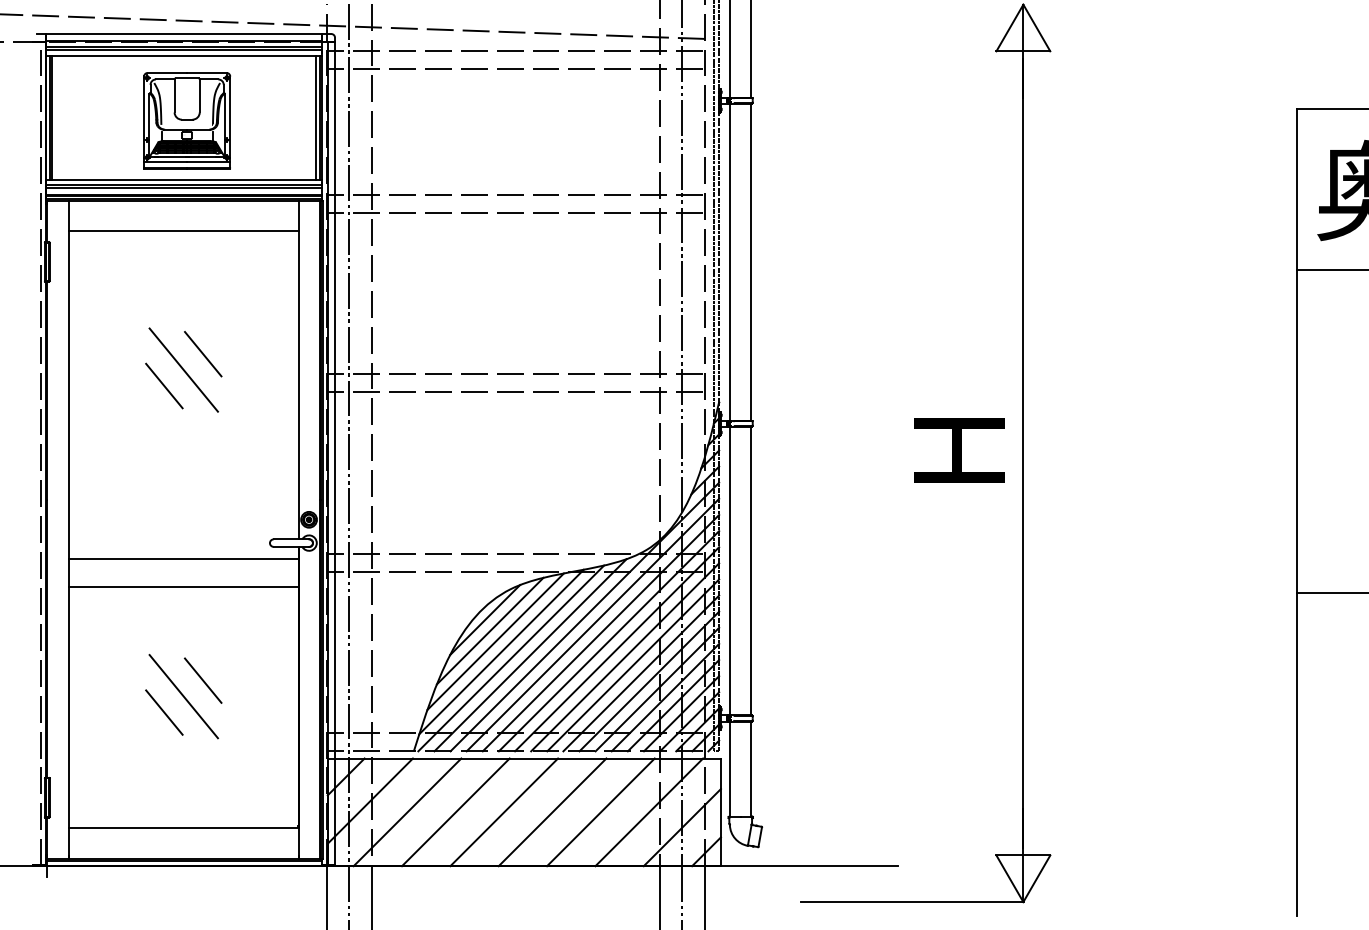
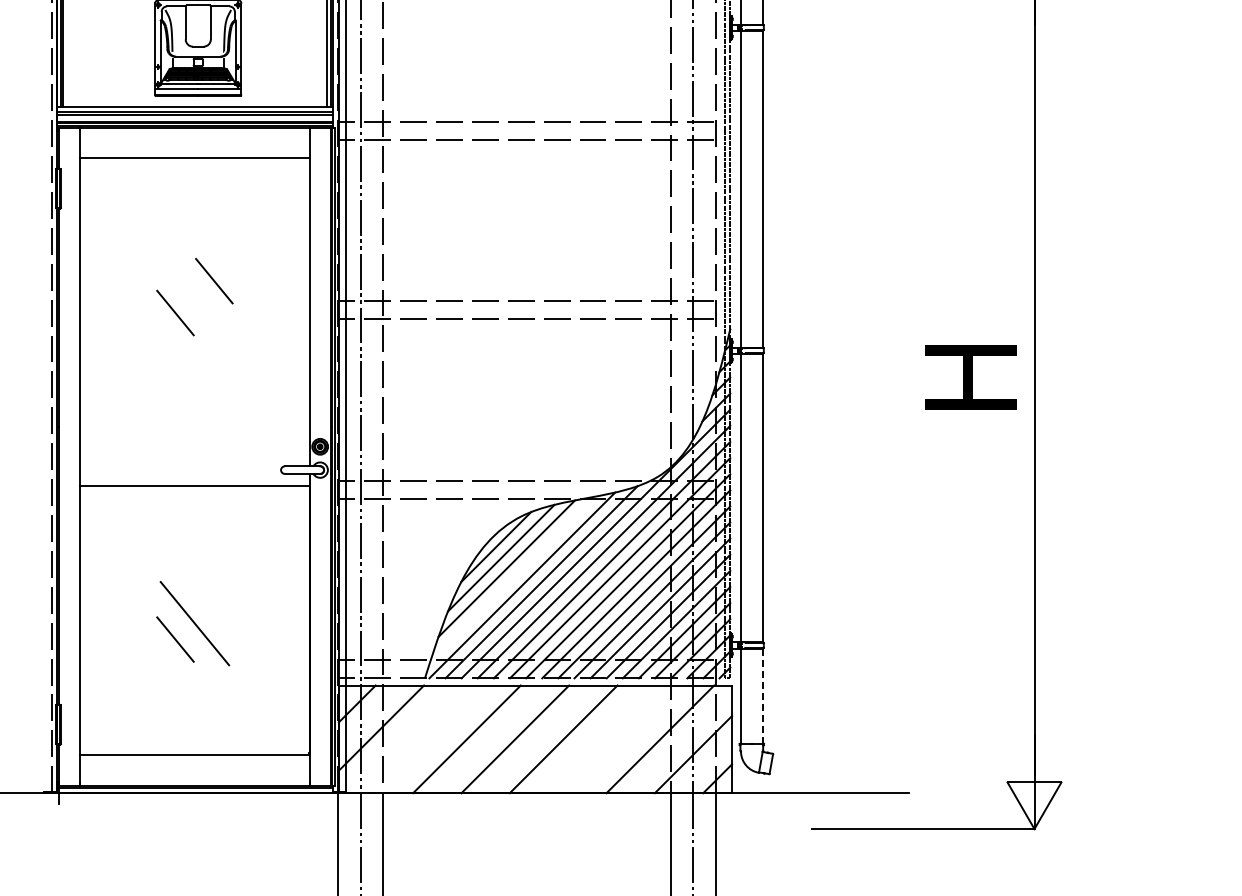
line: (183, 369) -> (194, 296), removed
line: (183, 586) -> (194, 513), removed
line: (501, 651) -> (512, 578), removed
line: (202, 680) -> (213, 607), removed
line: (751, 769) -> (762, 696), solid -> dashed
line: (407, 812) -> (418, 739), removed
line: (600, 812) -> (611, 739), removed

